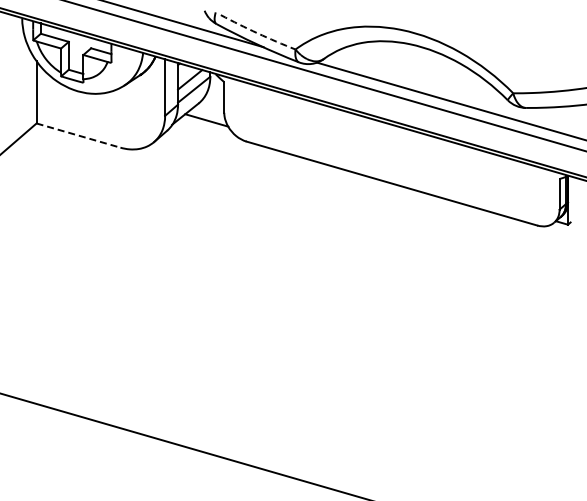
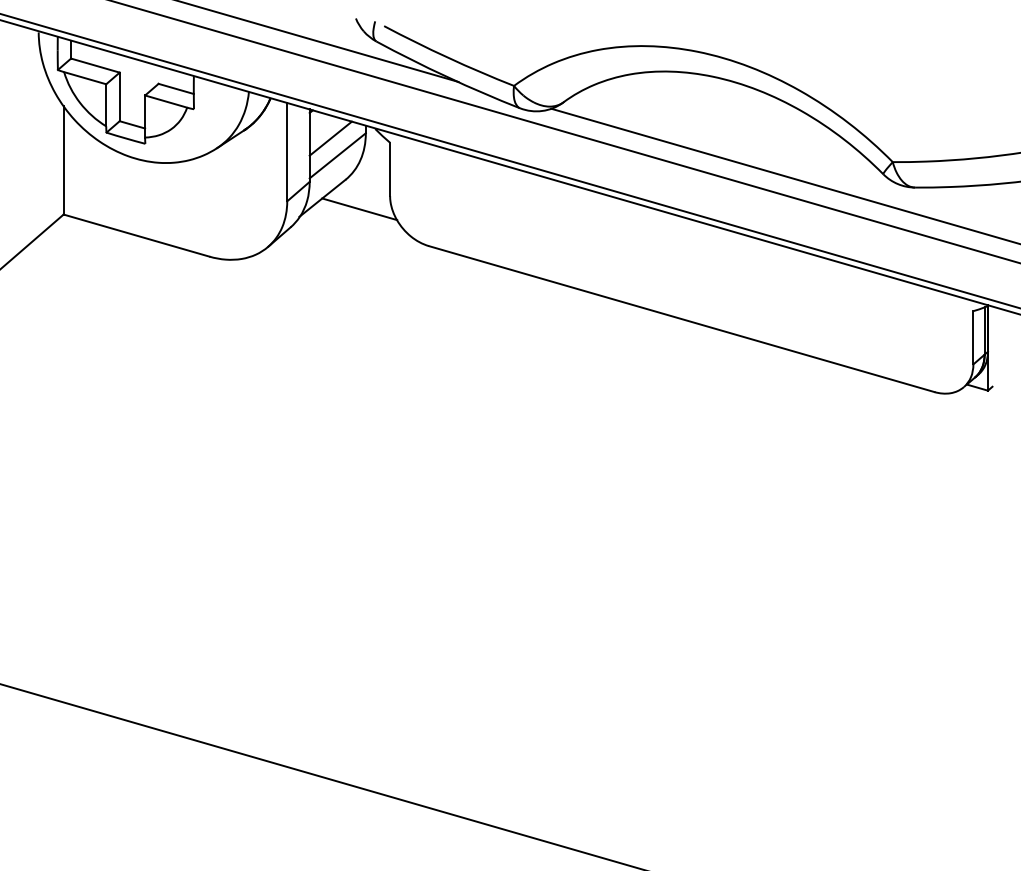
arc: (257, 33) -> (447, 58), dashed -> solid
line: (78, 135) -> (136, 235), dashed -> solid

